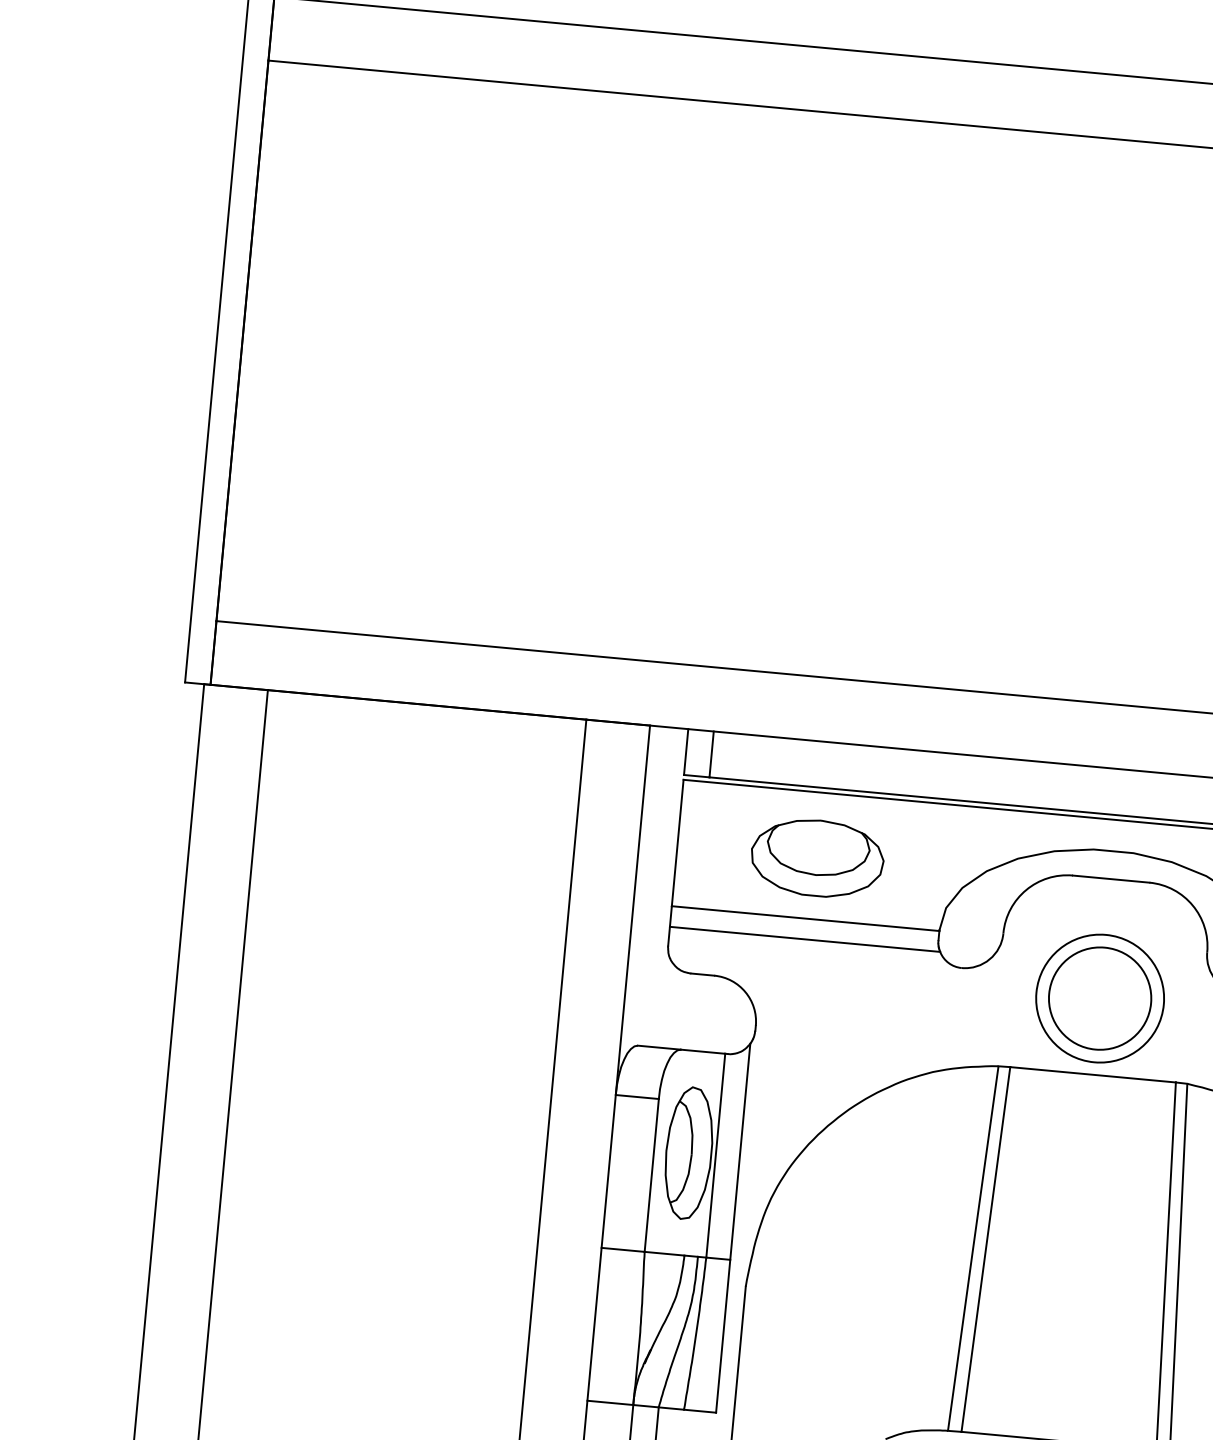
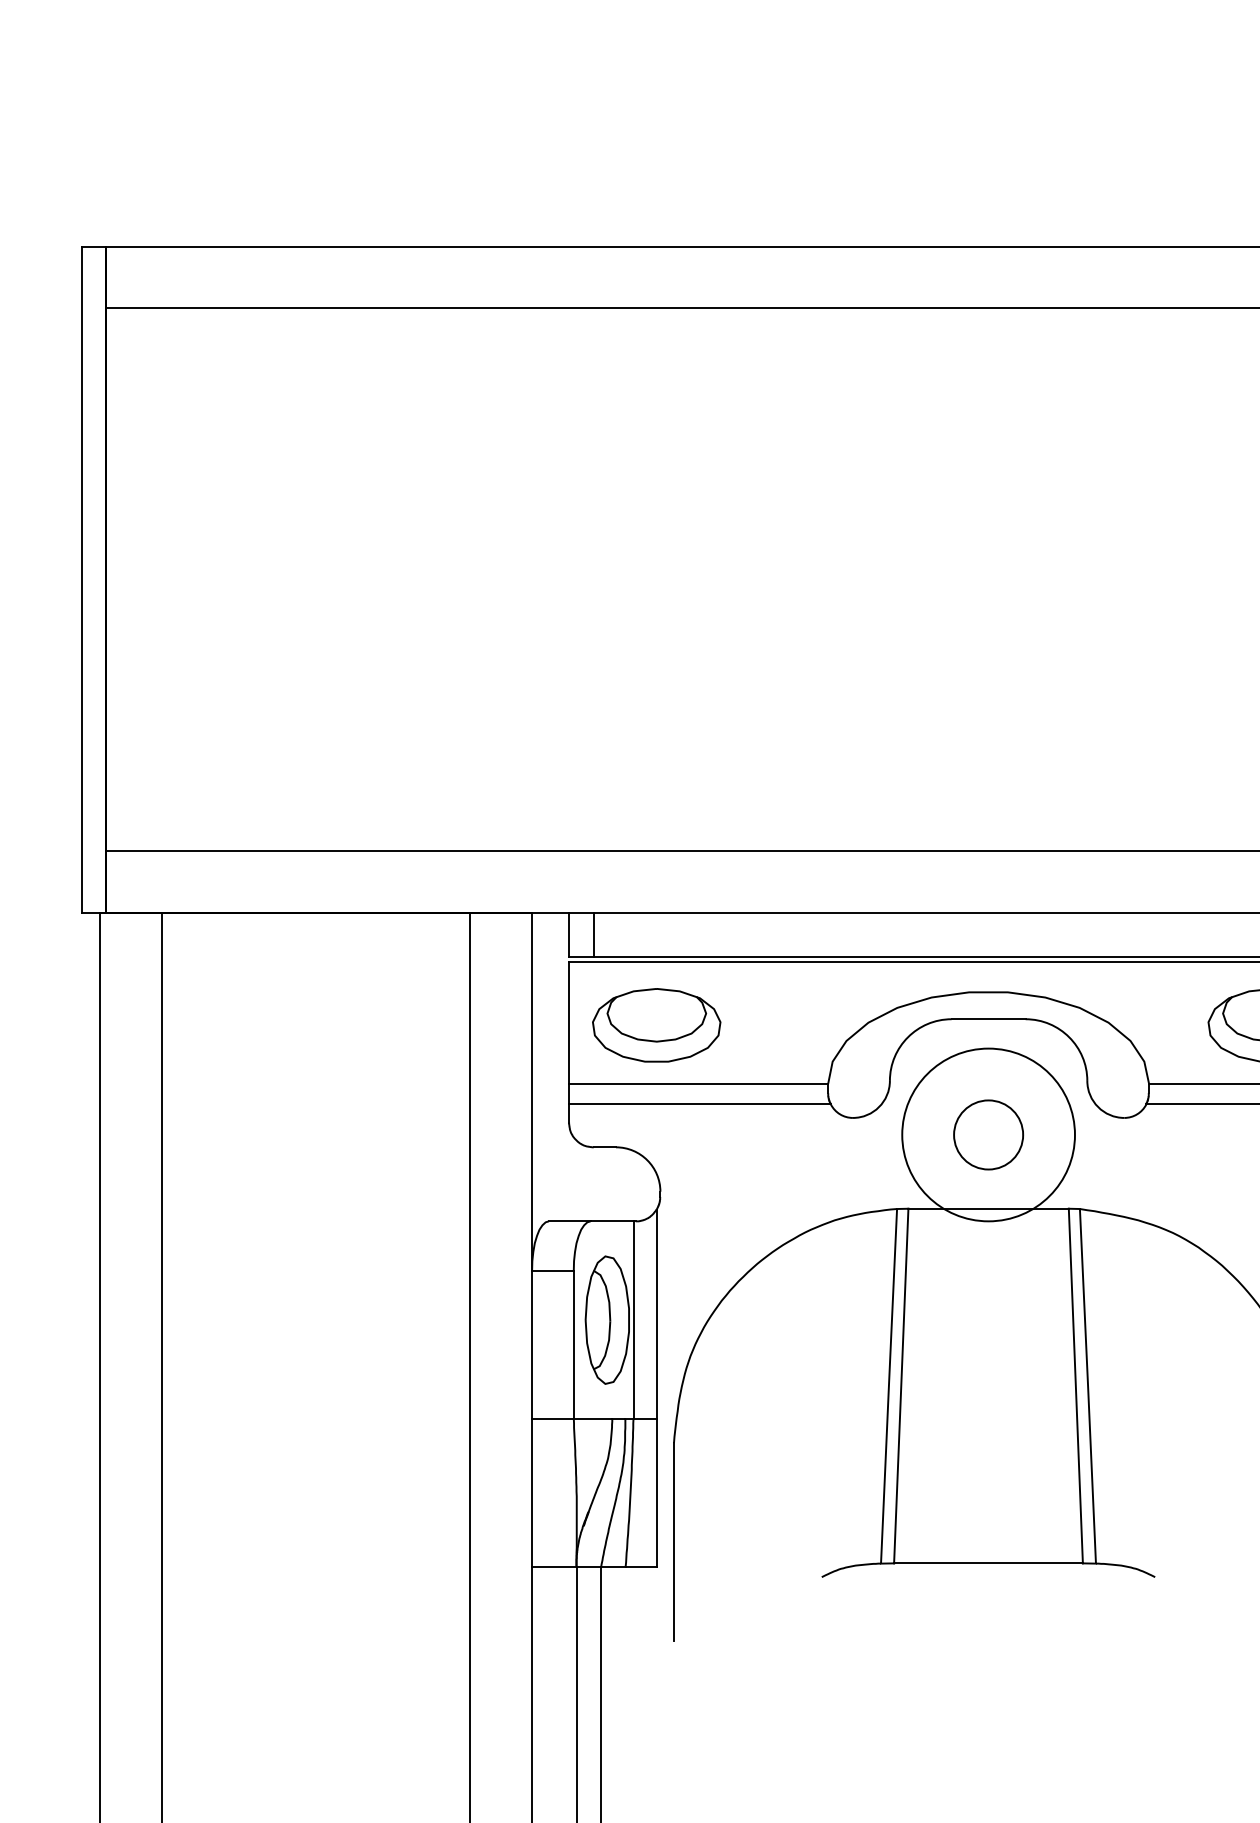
part: (817, 858) -> (656, 1025), moved
circle: (1100, 998) -> (988, 1134), size x0.7
circle: (1100, 998) -> (988, 1134), size x1.4

